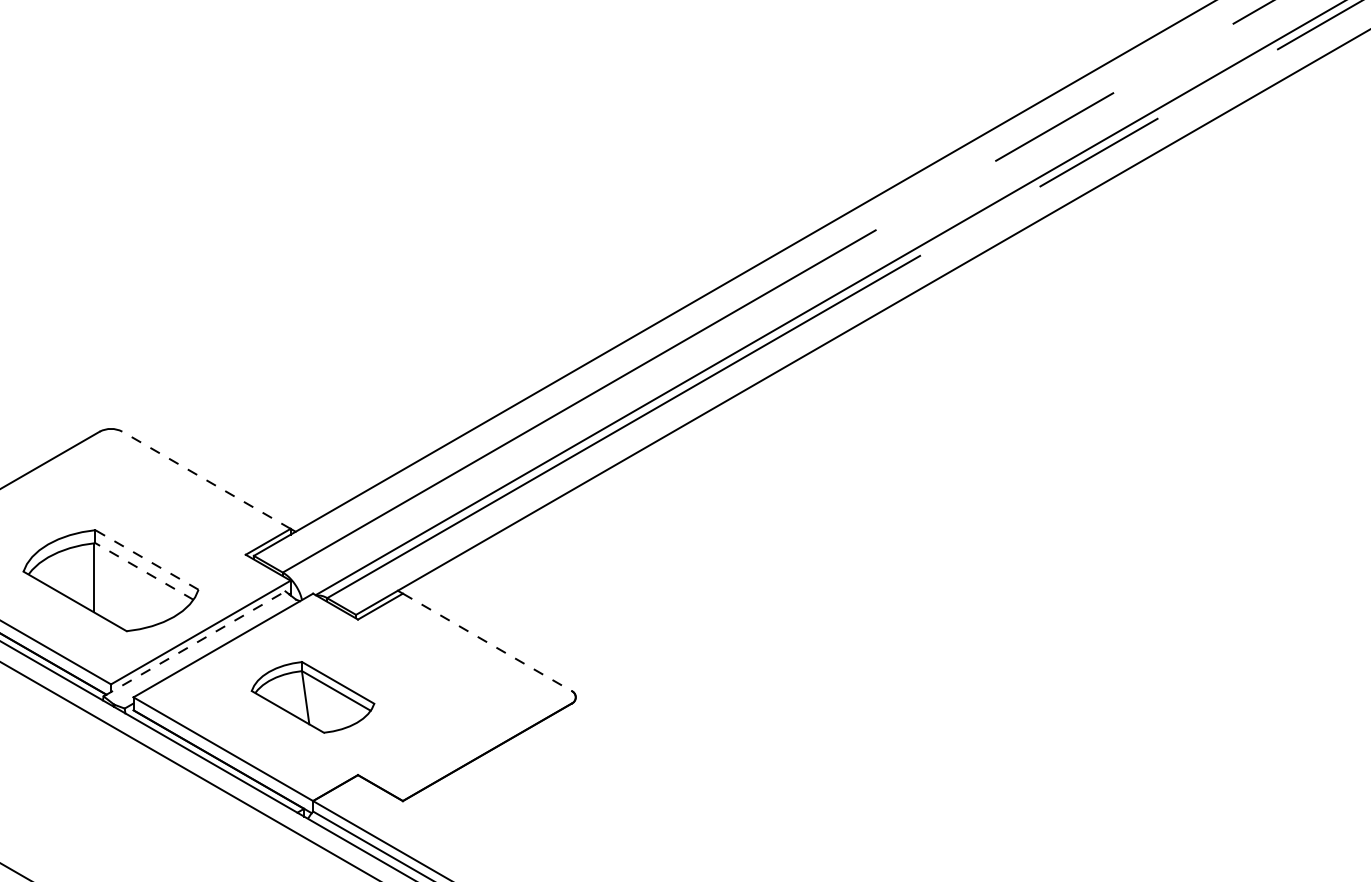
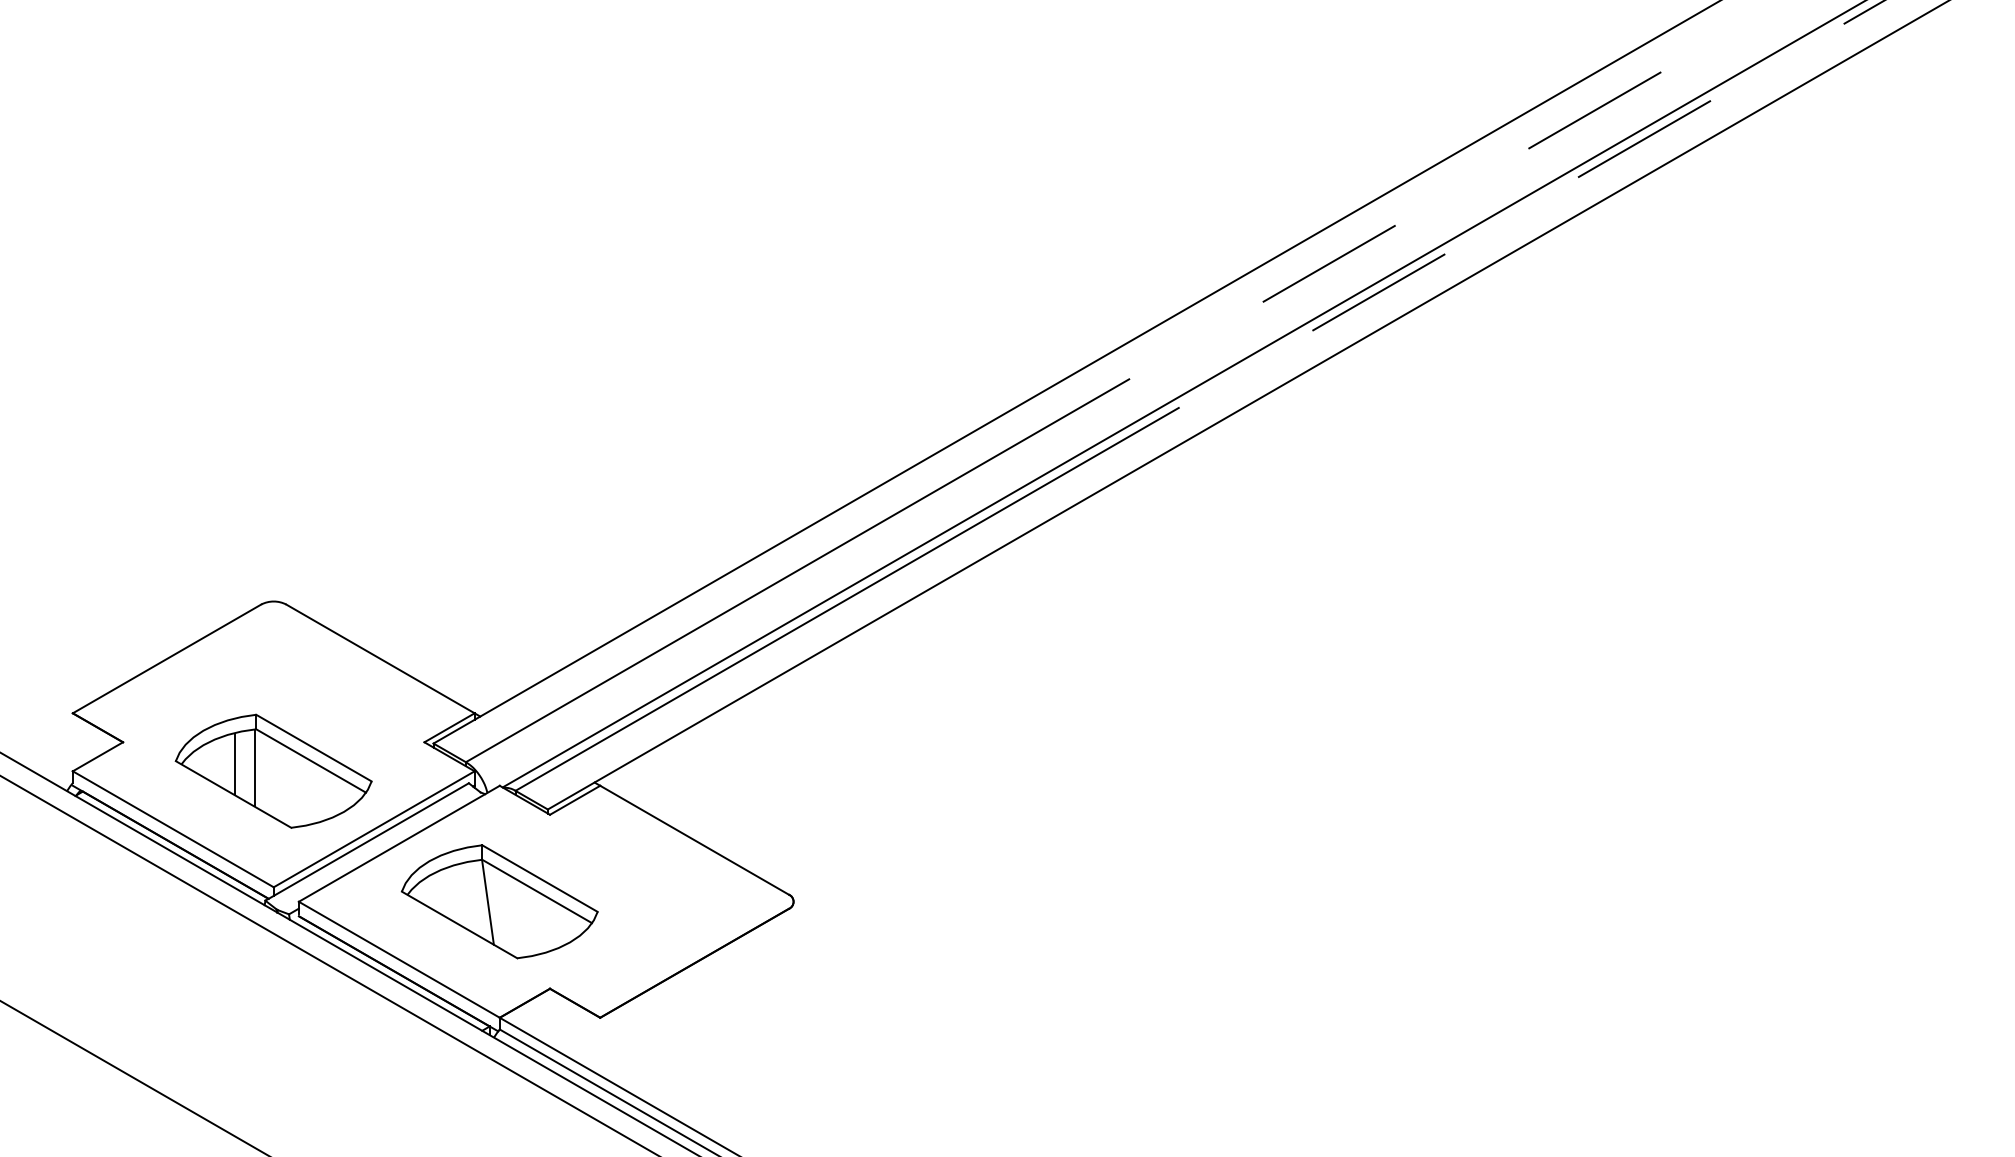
line: (206, 479) -> (380, 658), dashed -> solid
line: (146, 560) -> (313, 748), dashed -> solid
line: (143, 571) -> (310, 760), dashed -> solid
line: (75, 574) -> (234, 764), added
line: (487, 642) -> (694, 840), dashed -> solid
line: (194, 643) -> (367, 841), dashed -> solid
part: (312, 697) -> (499, 901), size x1.43

